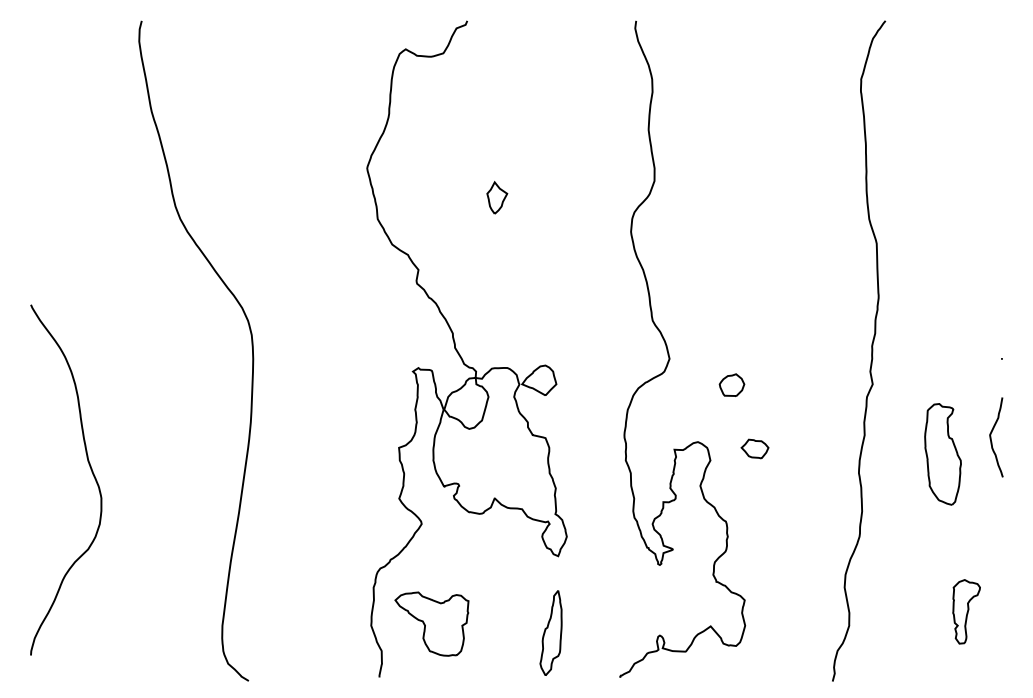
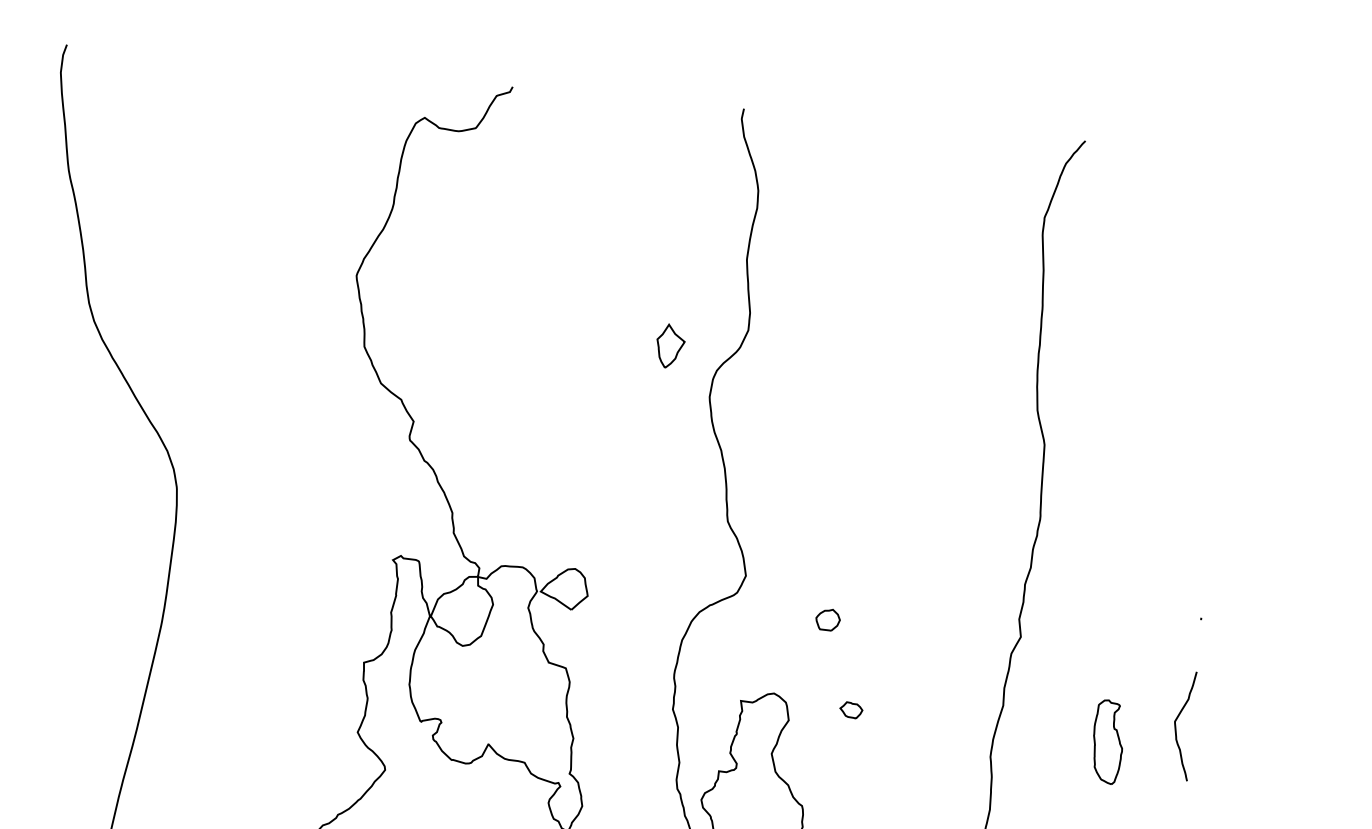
part: (497, 197) -> (670, 345), moved
part: (731, 384) -> (827, 618), size x0.7
part: (754, 448) -> (850, 709), size x0.6
part: (942, 454) -> (1107, 742), size x0.6

